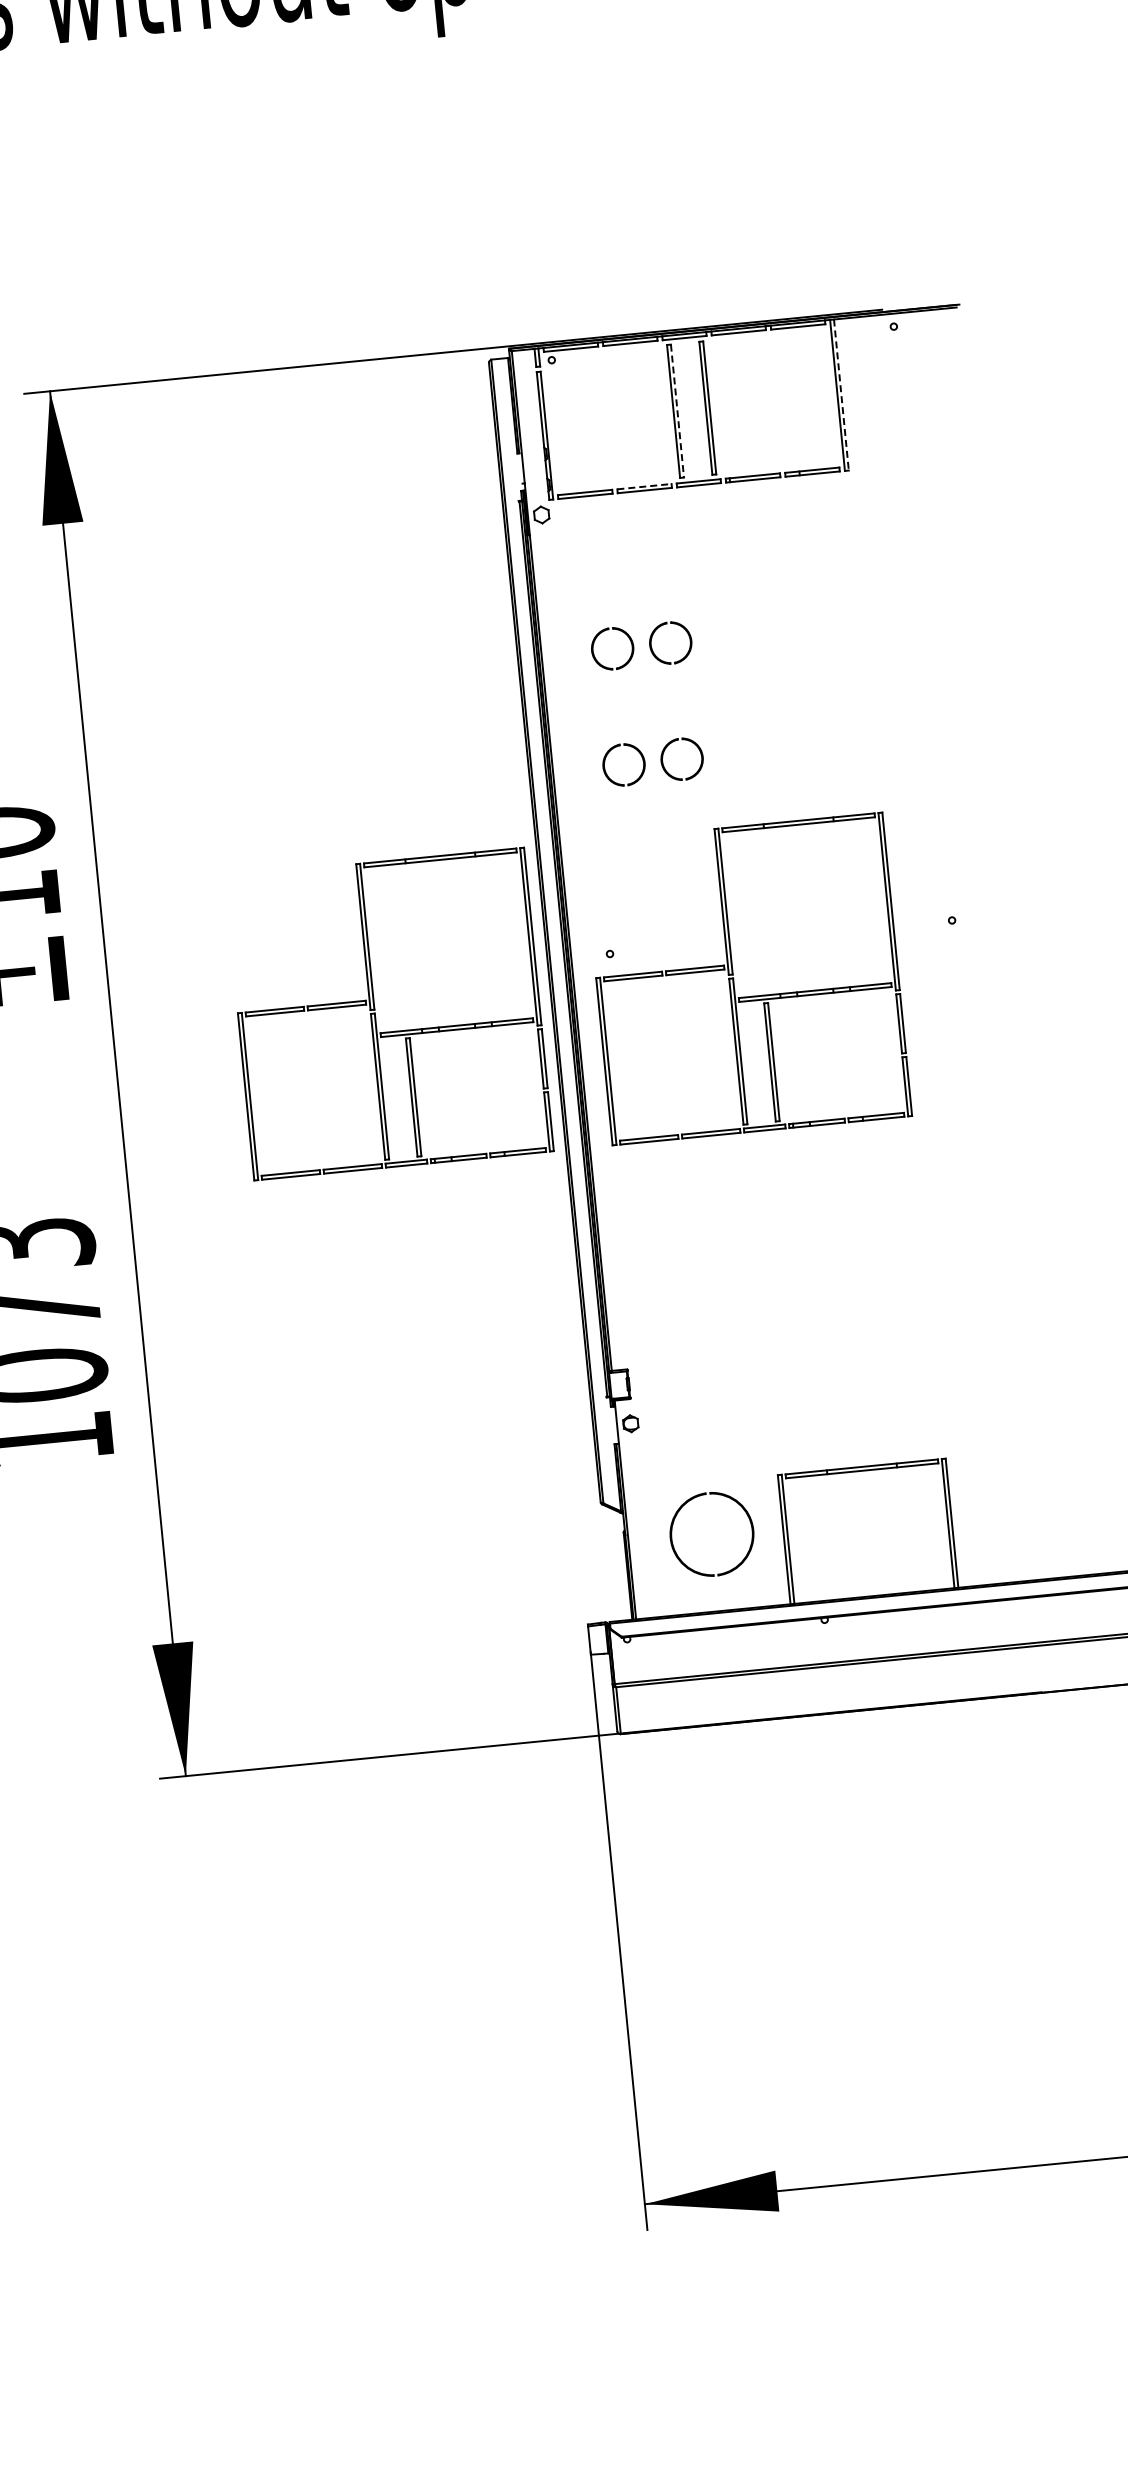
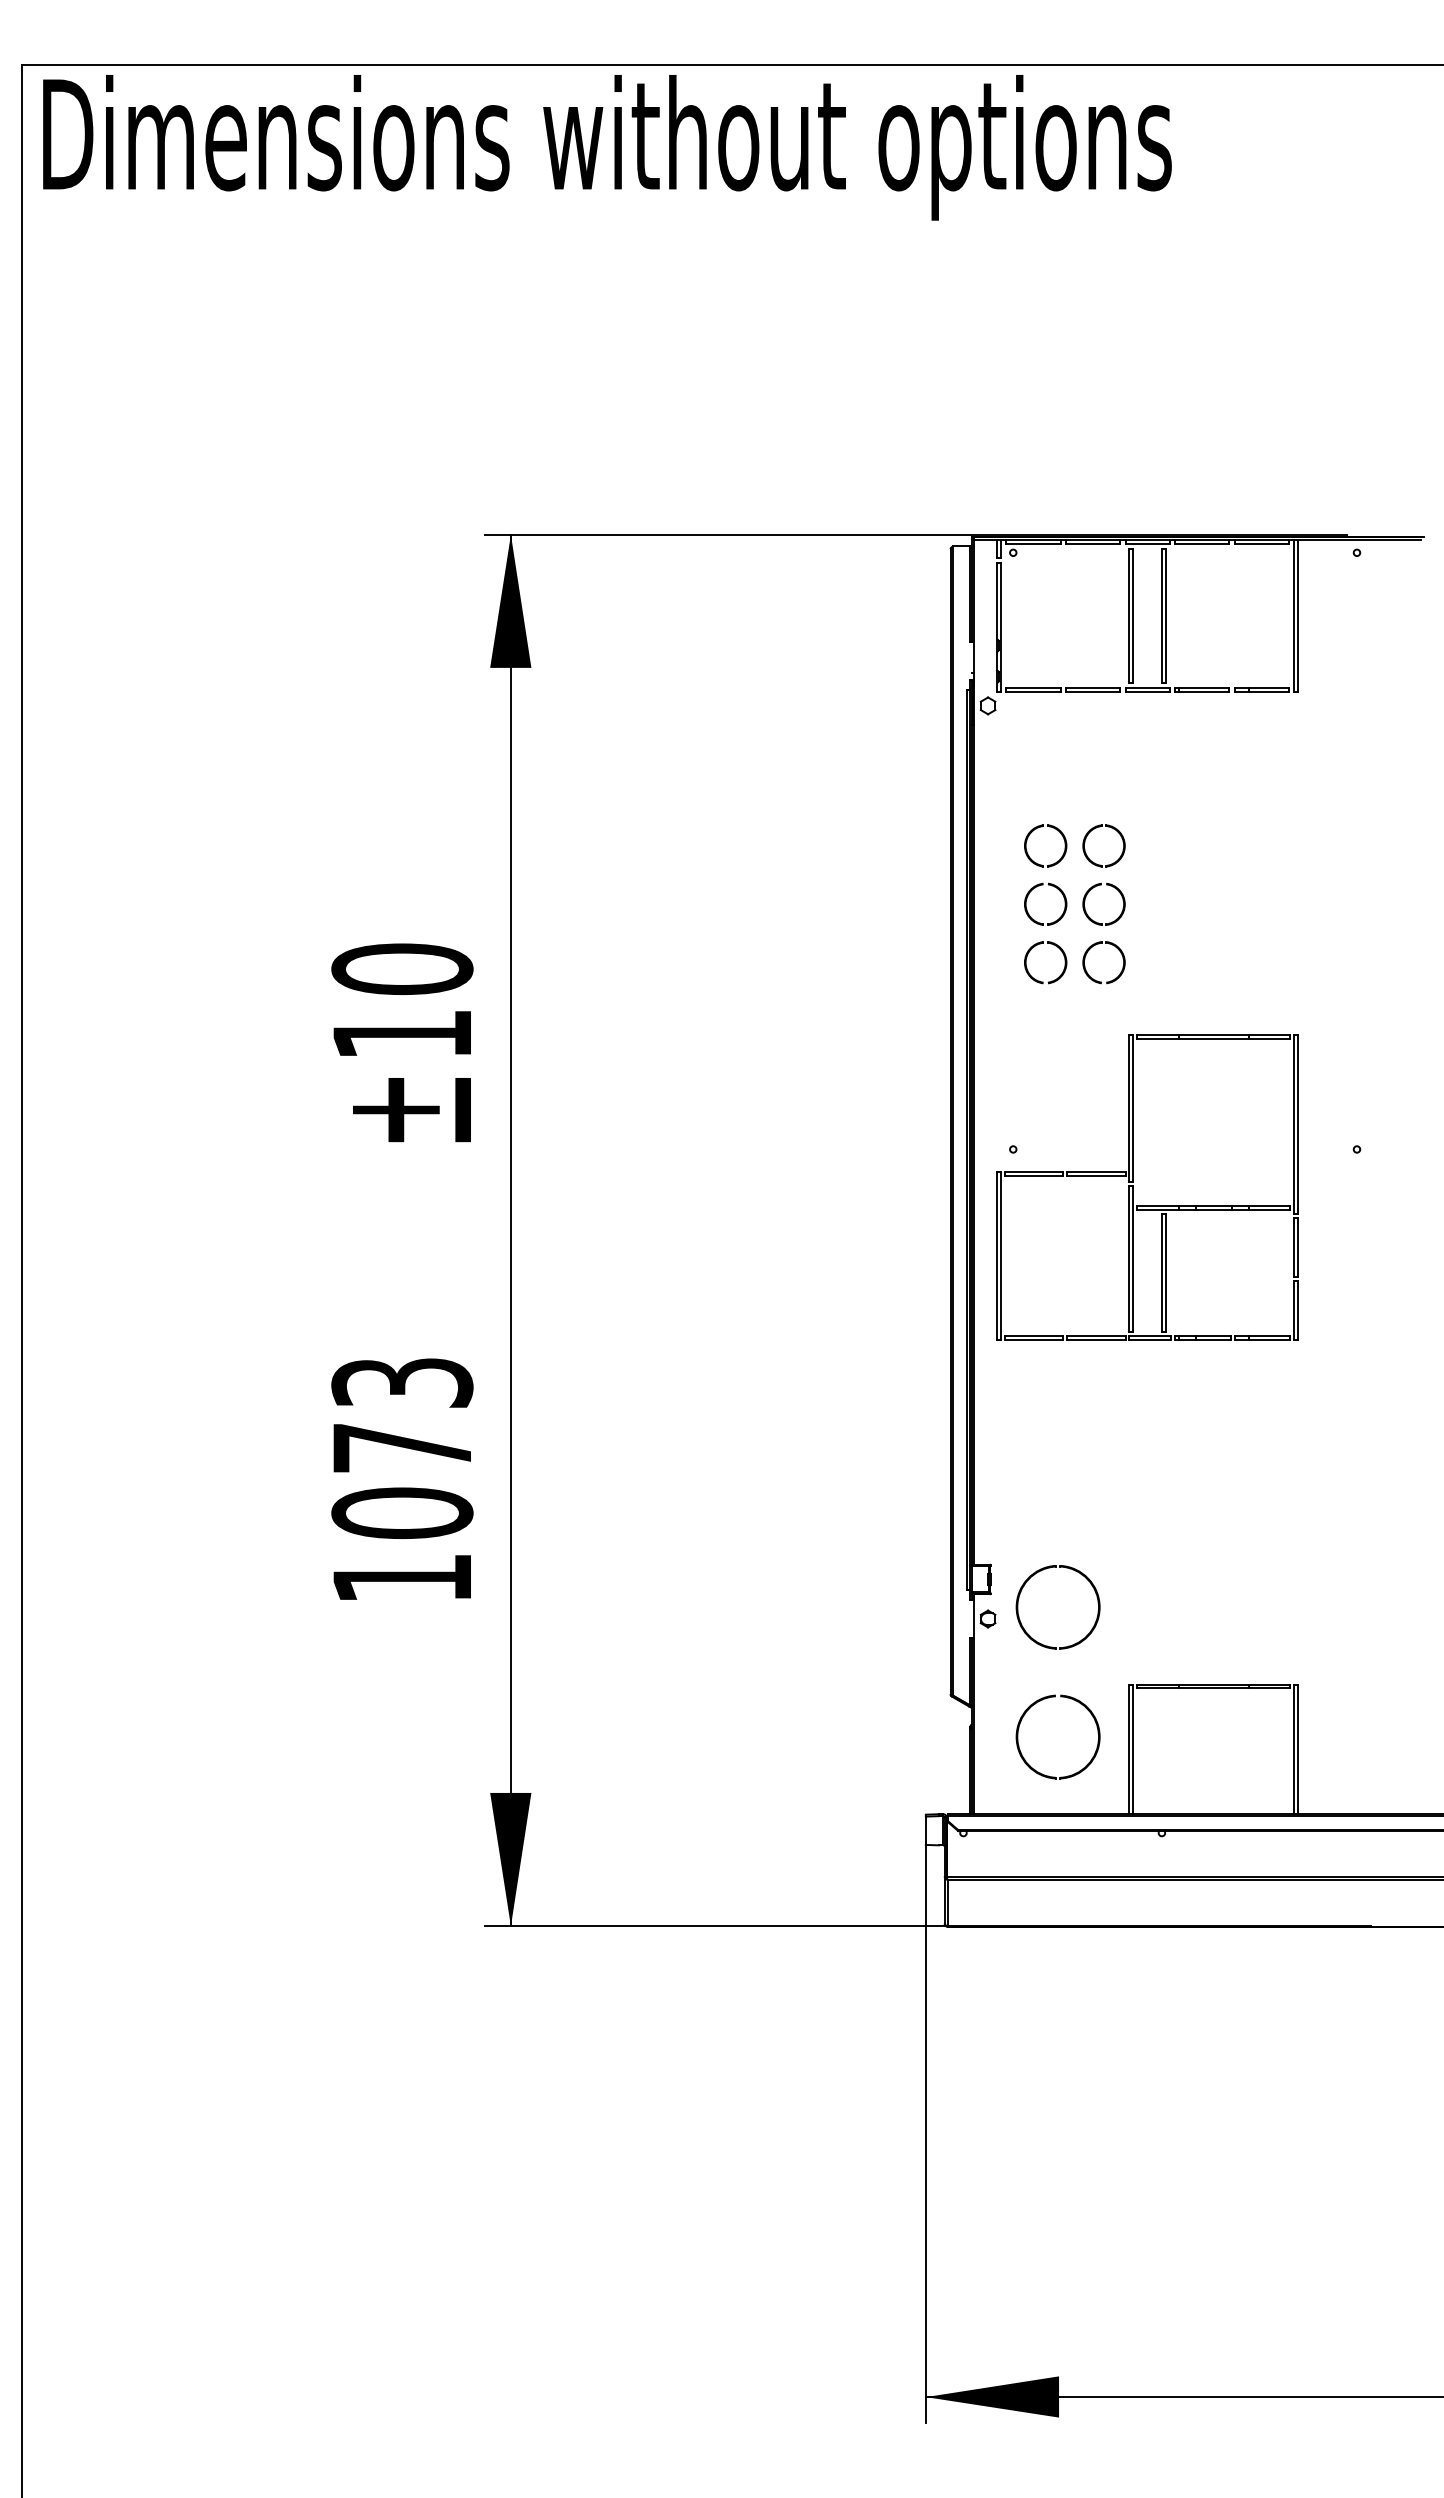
line: (841, 394) -> (1298, 615), dashed -> solid
line: (677, 410) -> (1133, 615), dashed -> solid
line: (644, 486) -> (1093, 687), dashed -> solid
part: (663, 687) -> (1092, 889), added
part: (610, 689) -> (1039, 886), added
part: (375, 1015) -> (773, 1187), removed
part: (661, 1417) -> (1019, 1615), added

